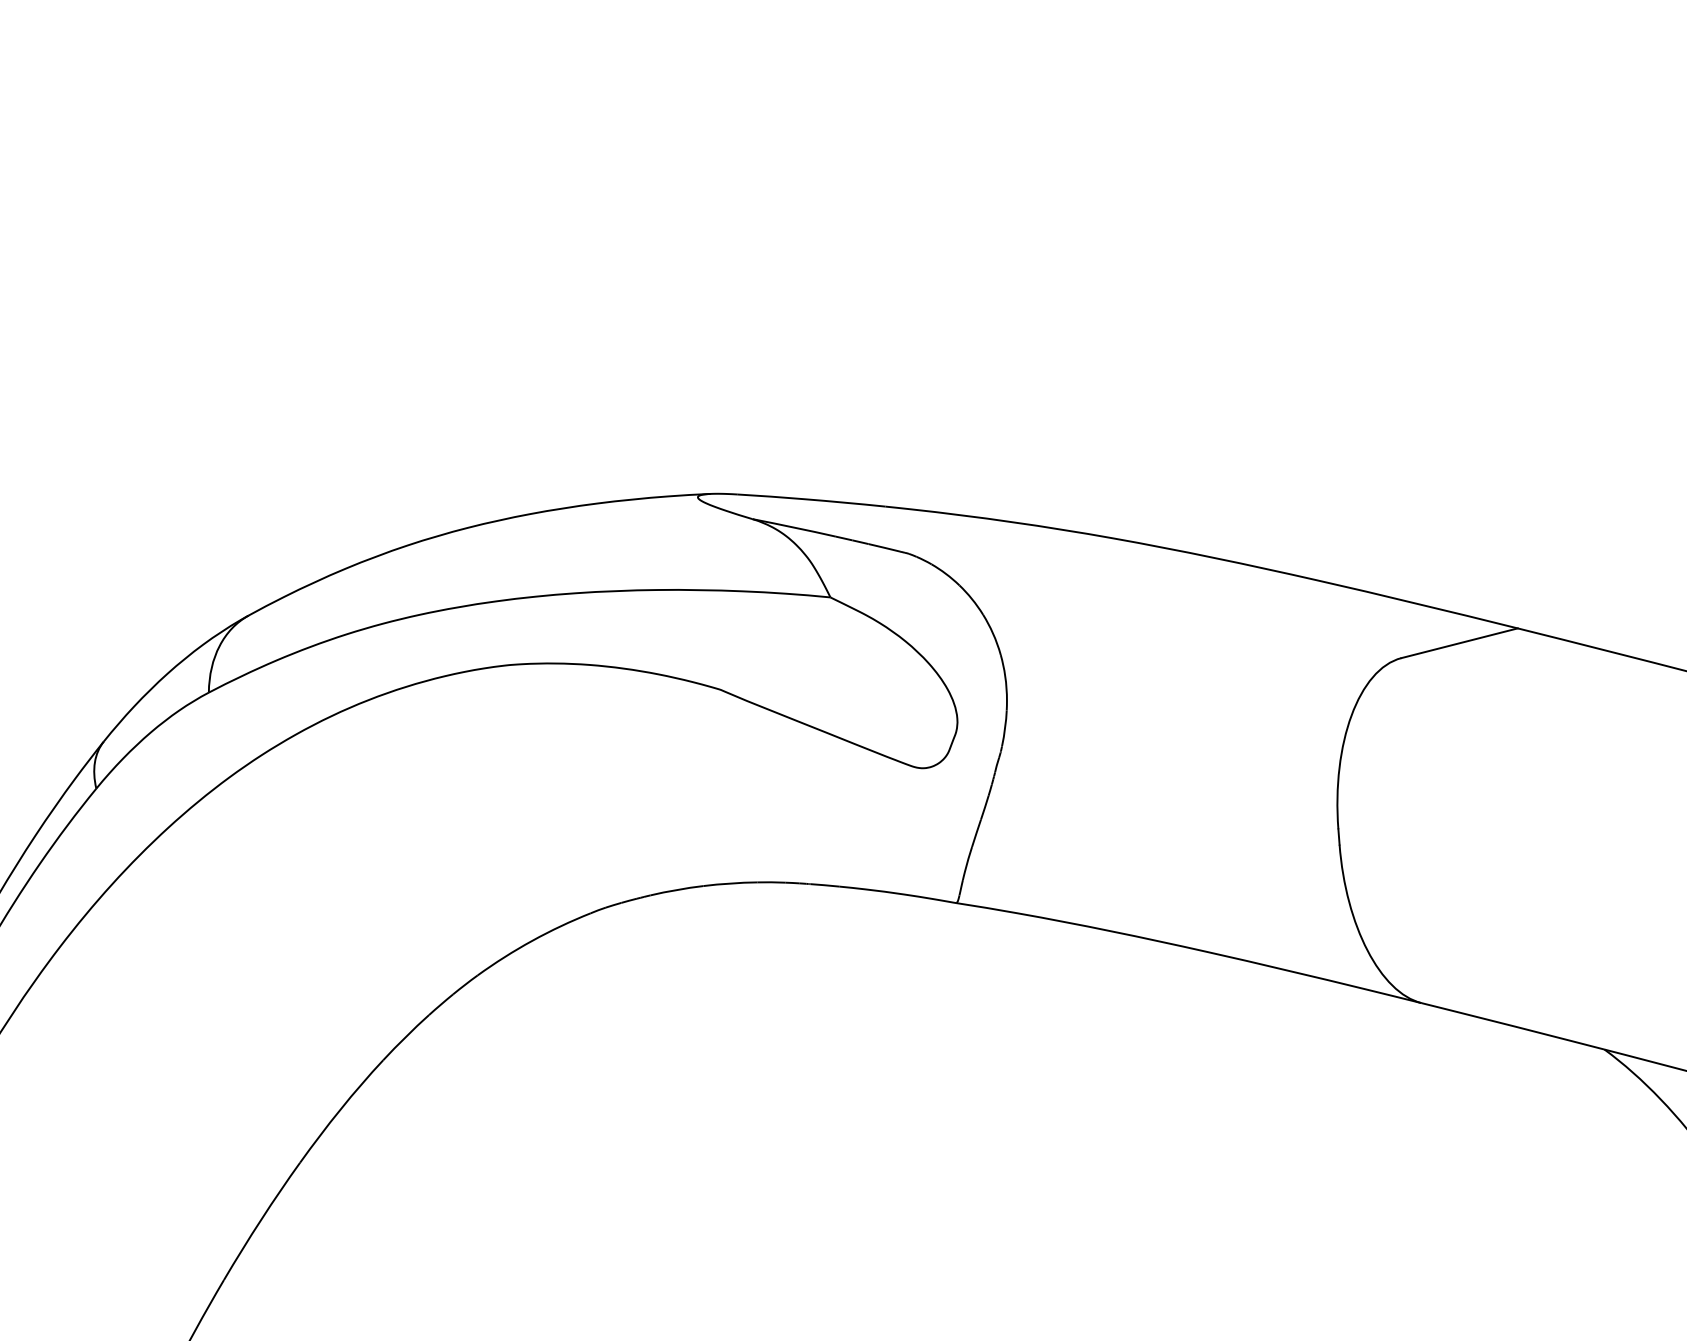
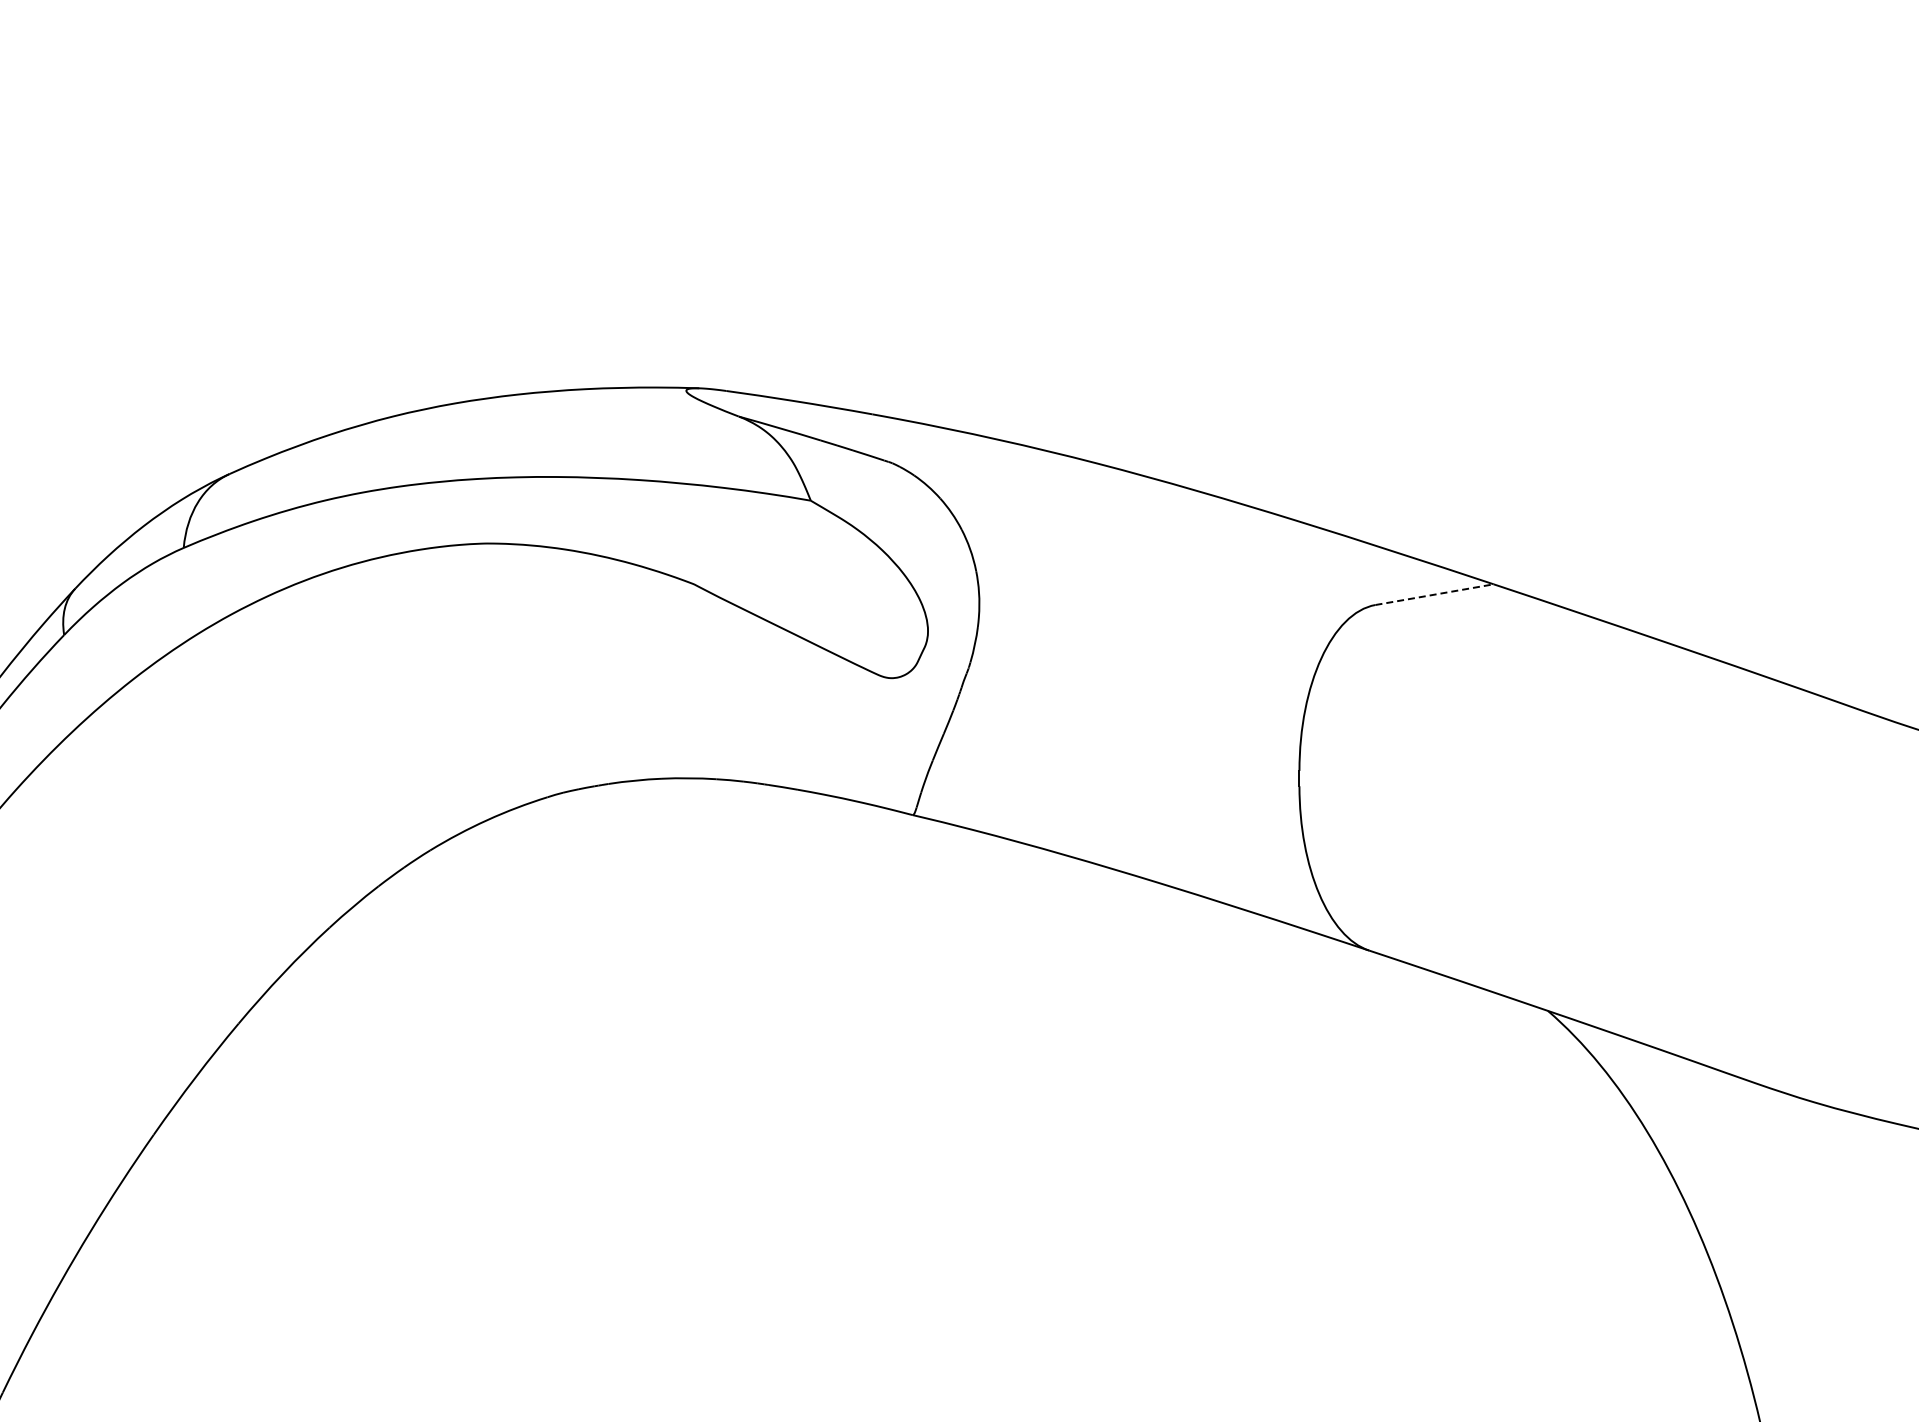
line: (1460, 643) -> (1435, 594), solid -> dashed

